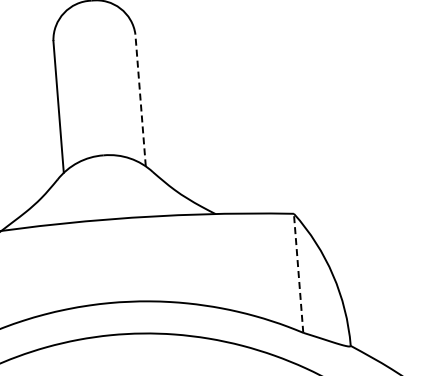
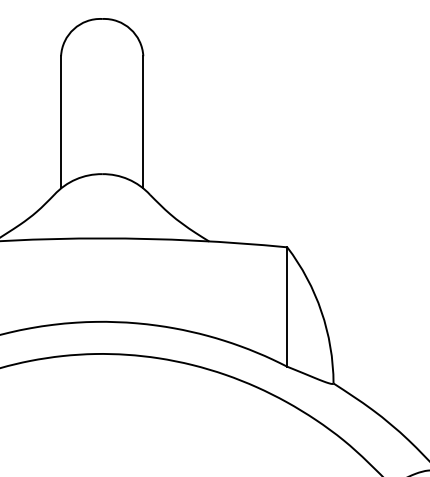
line: (140, 99) -> (143, 121), dashed -> solid
line: (298, 273) -> (287, 307), dashed -> solid

